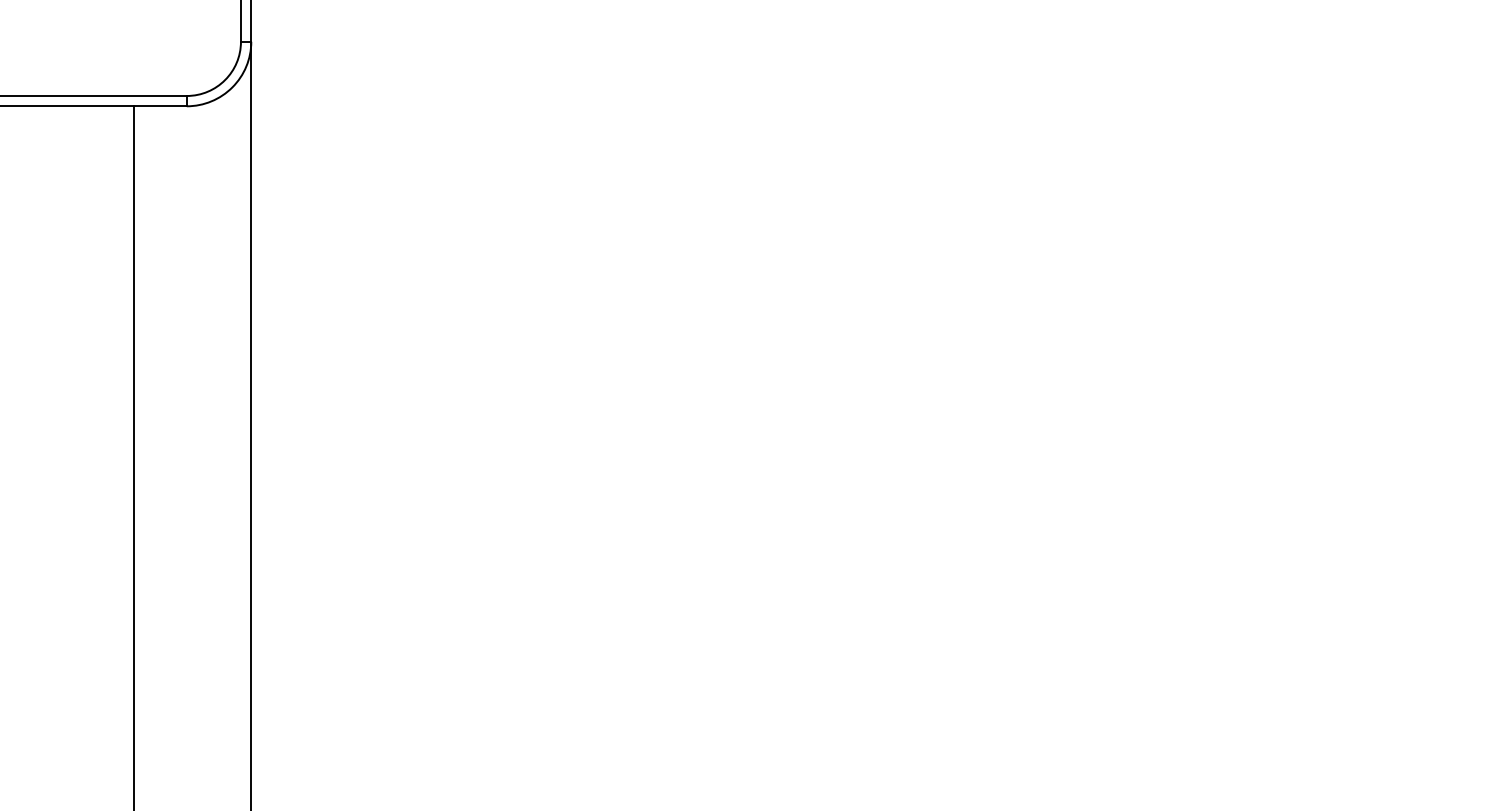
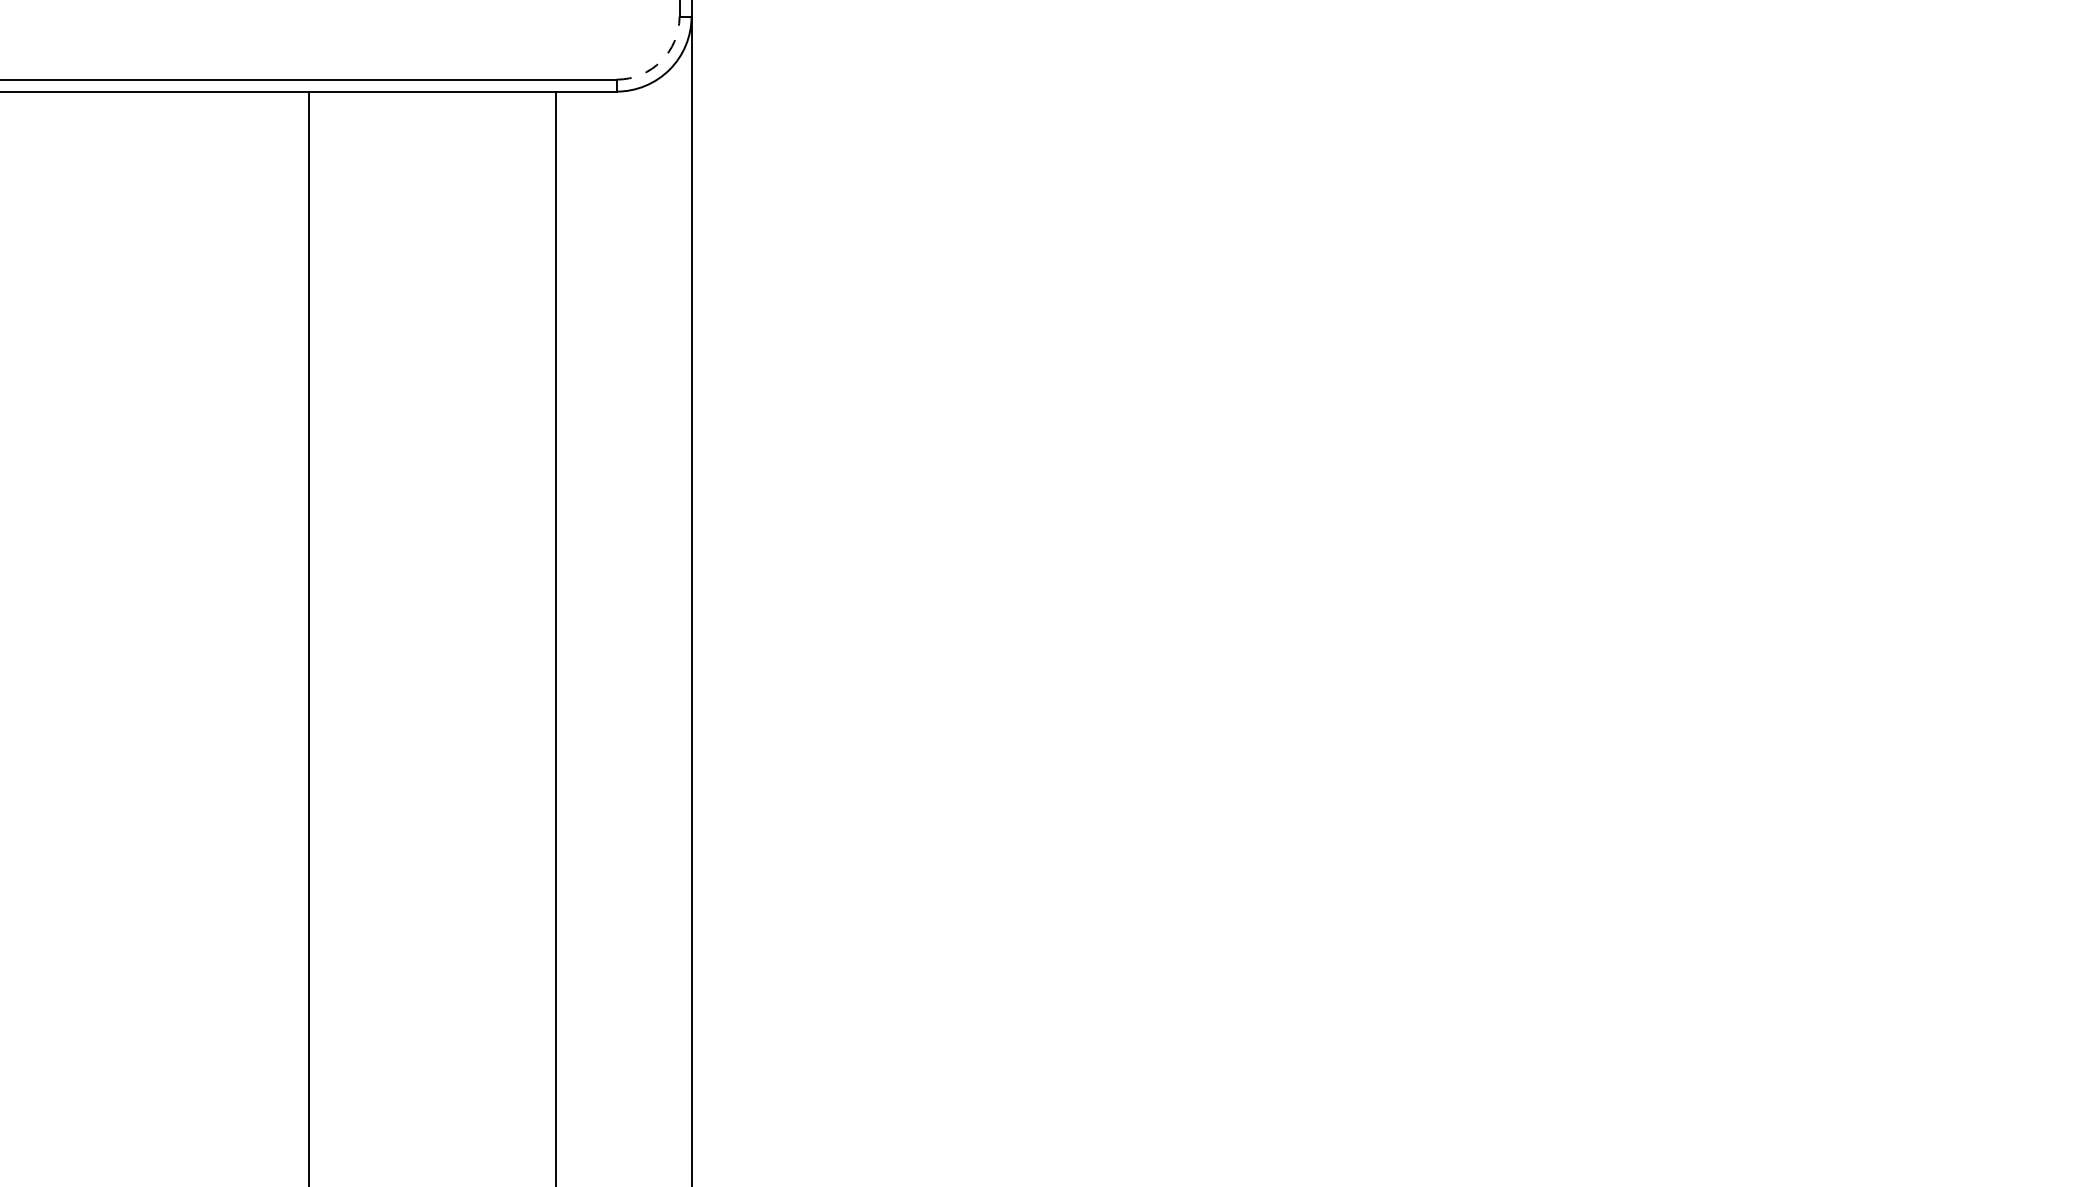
arc: (225, 80) -> (661, 61), solid -> dashed

